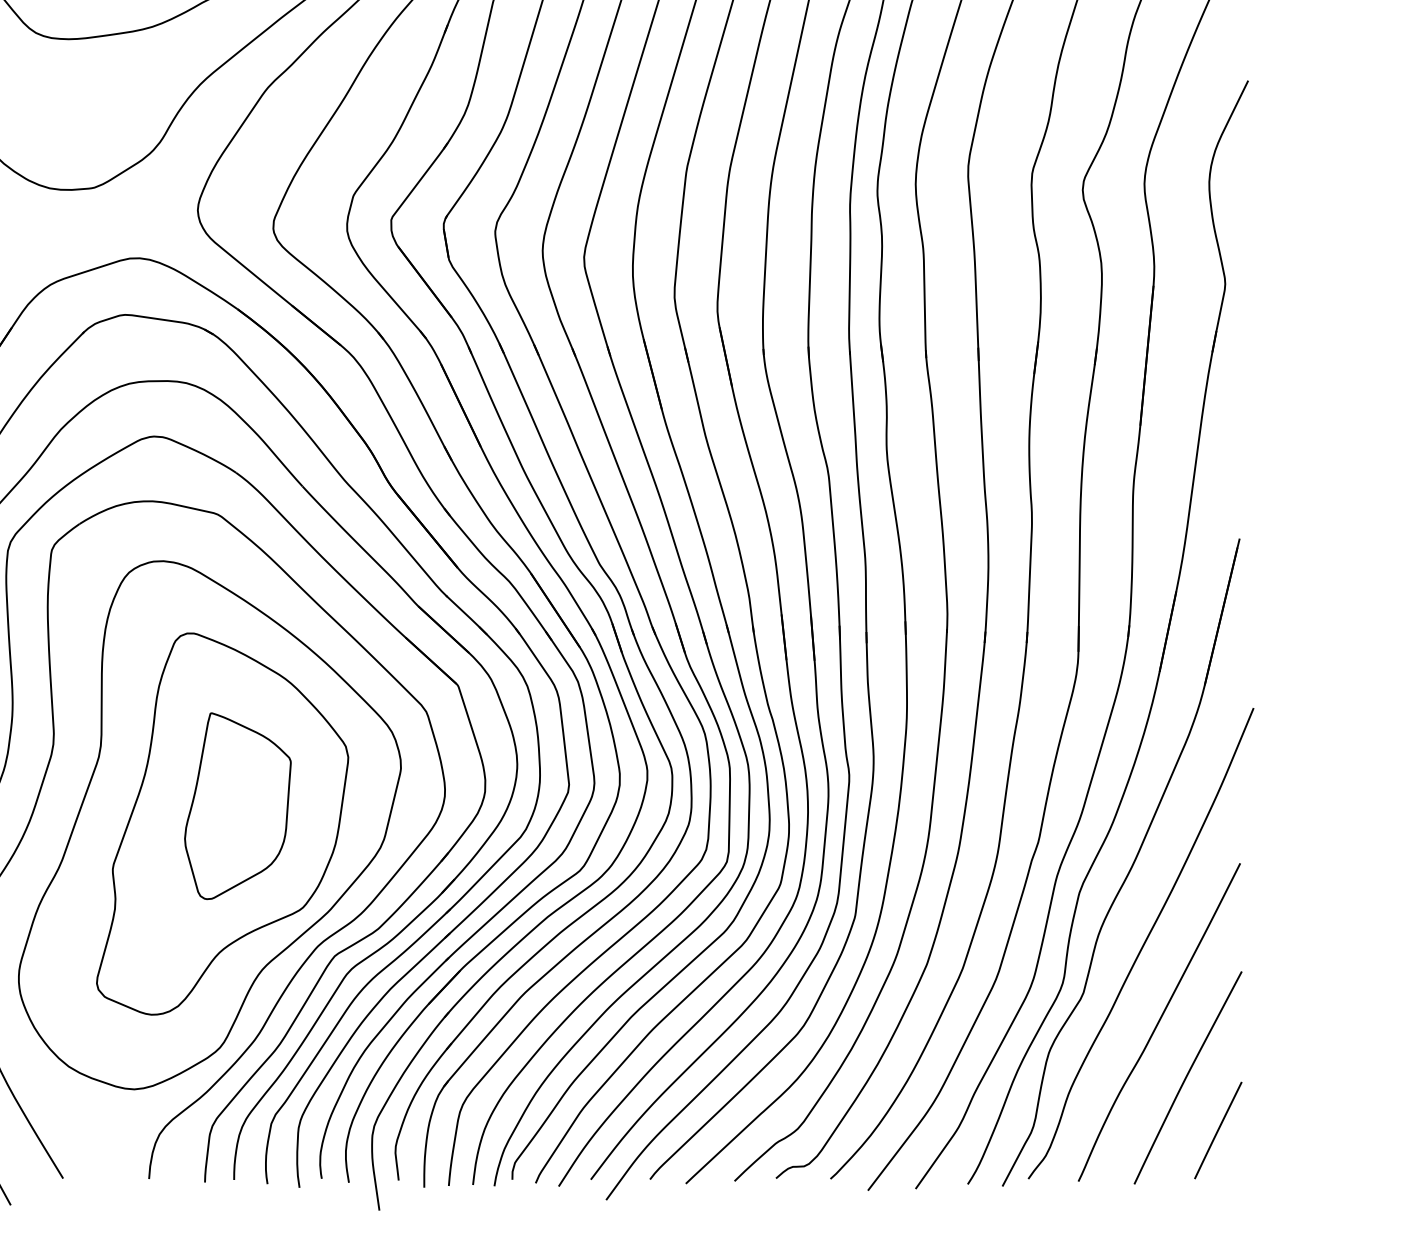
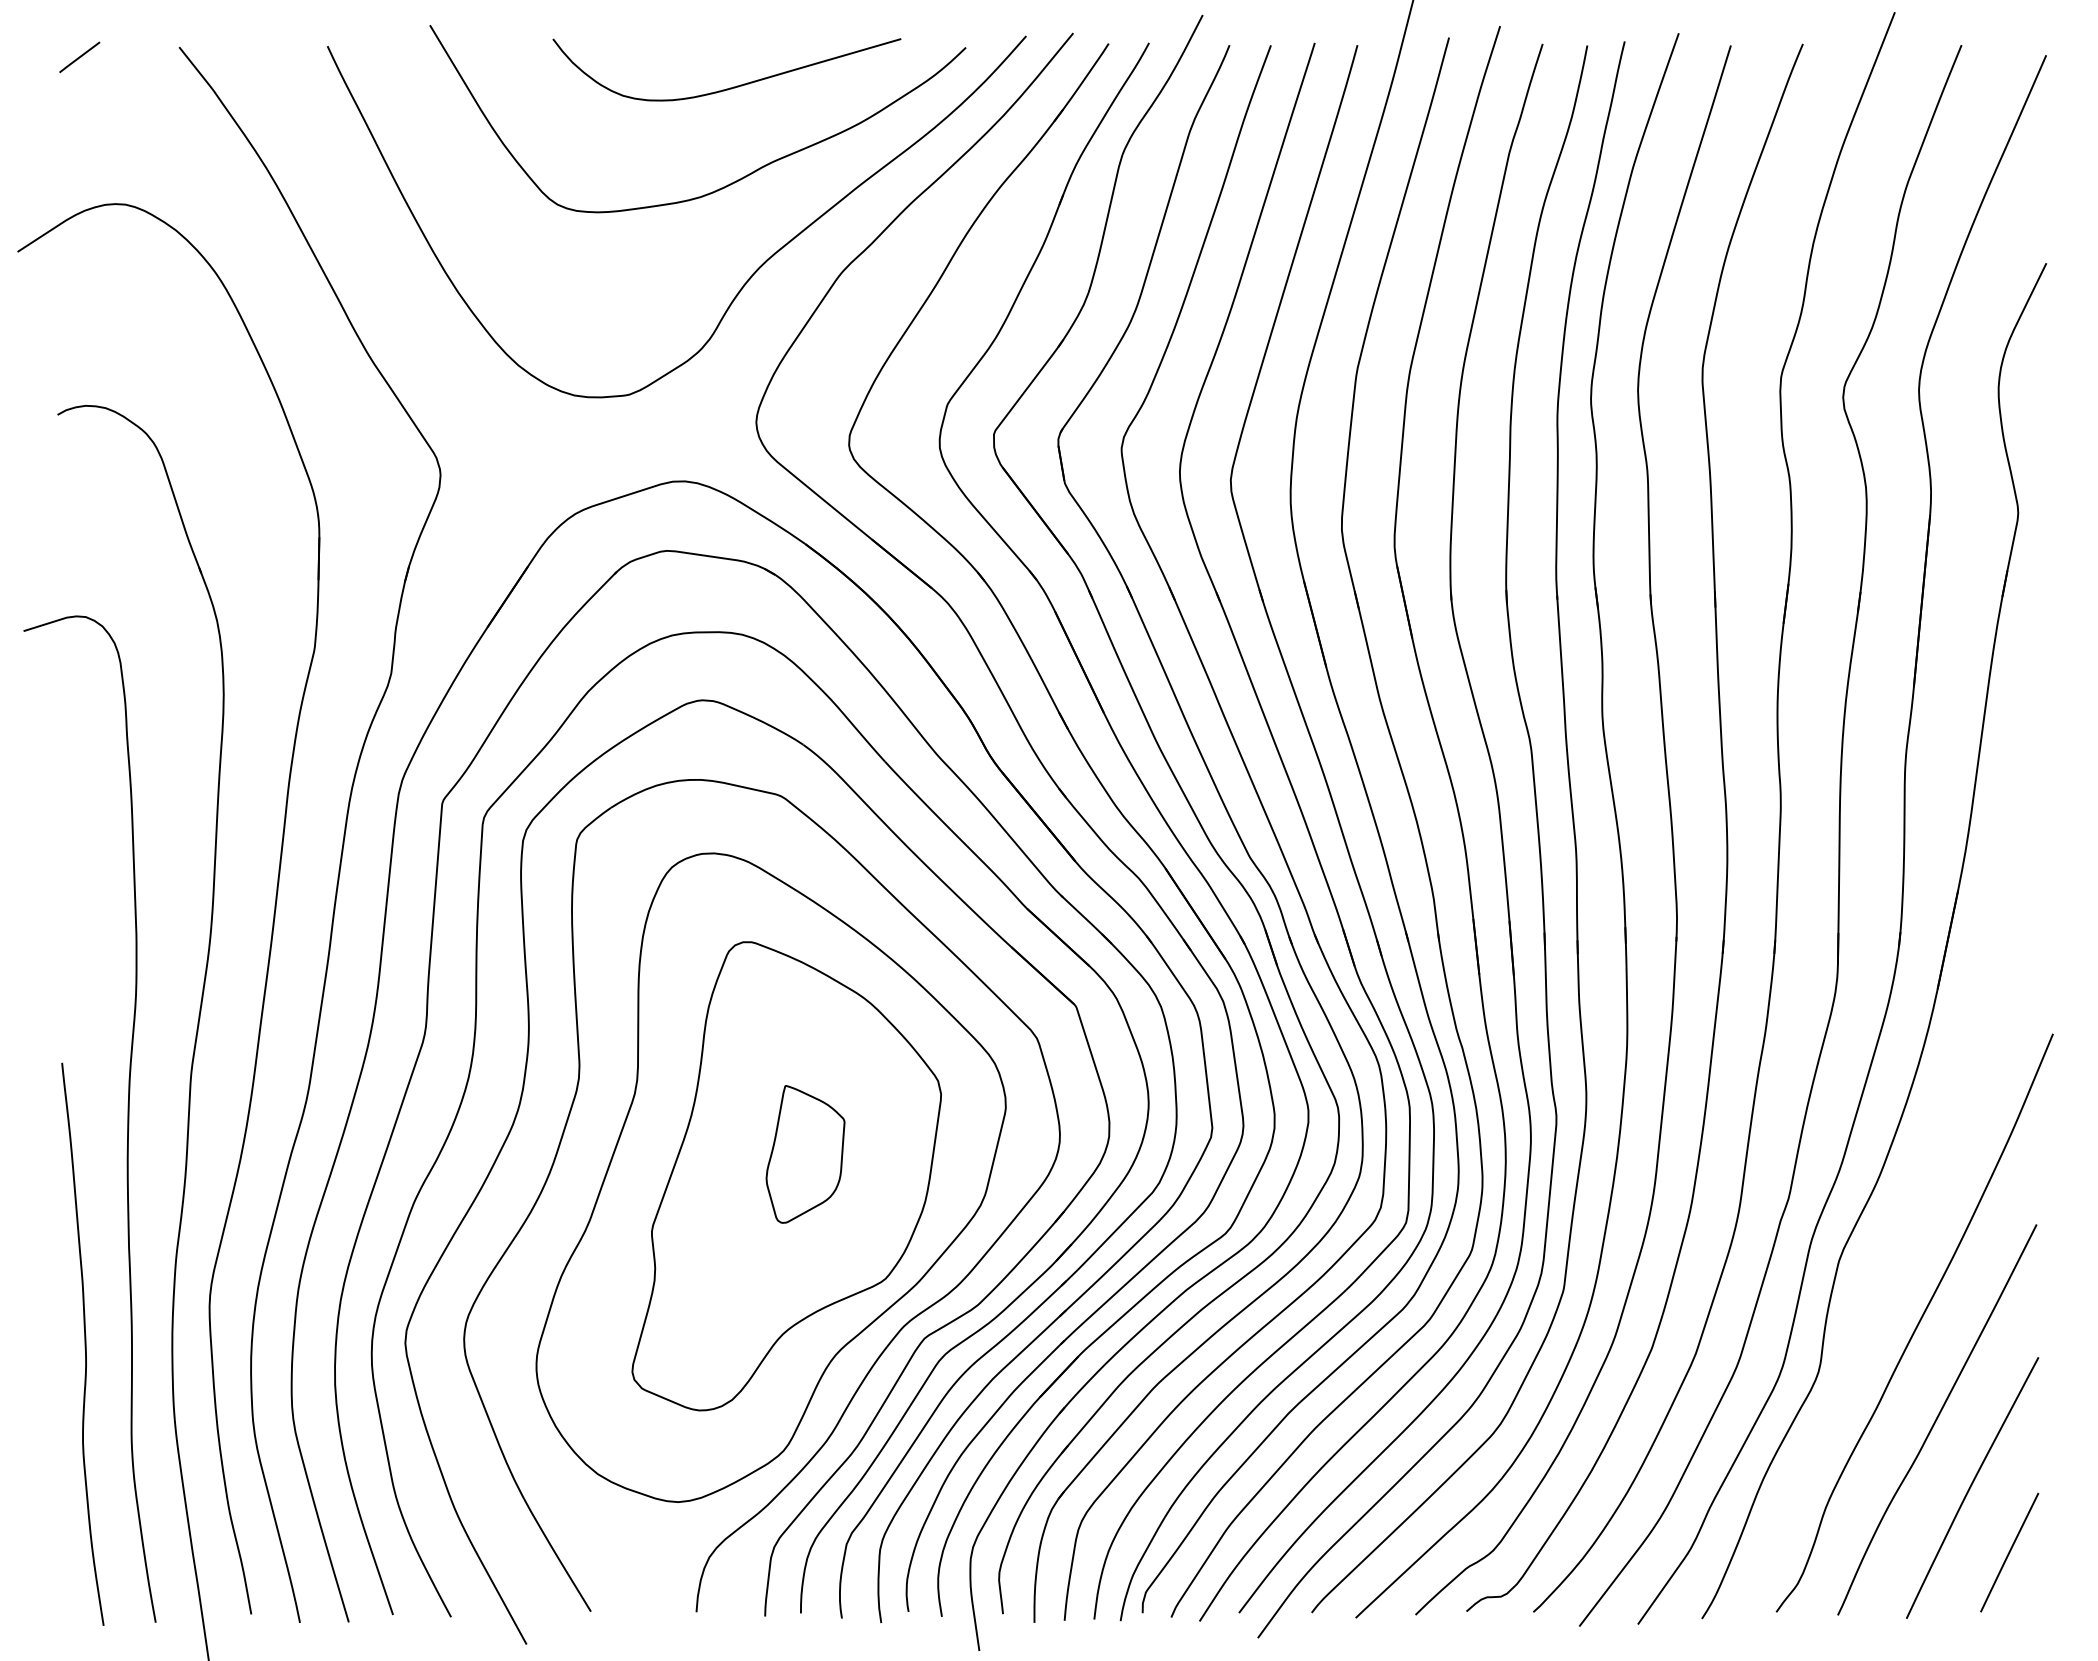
part: (237, 806) -> (805, 1154), size x0.6
part: (1131, 866) -> (1902, 1228), removed

